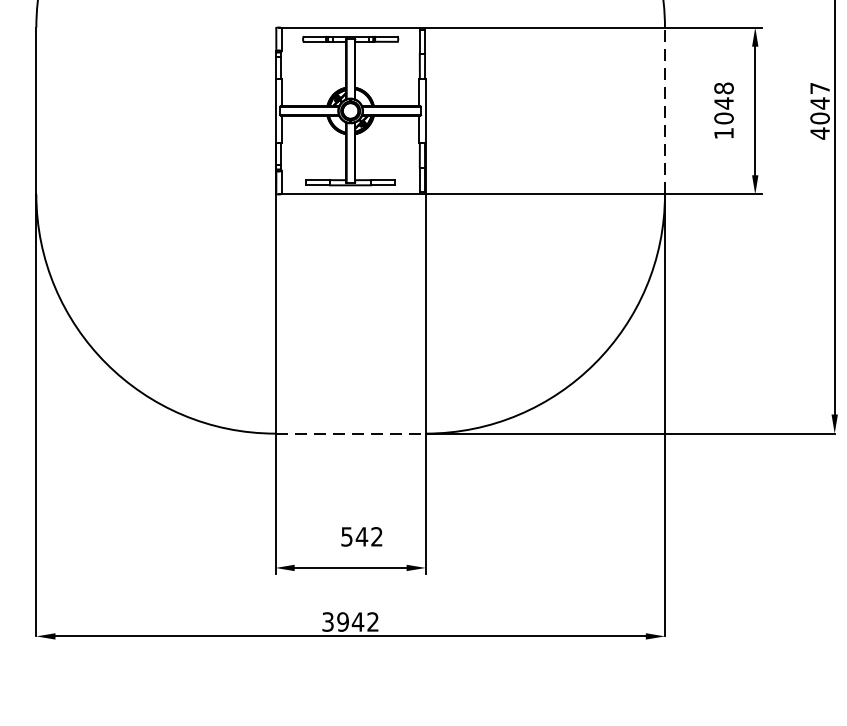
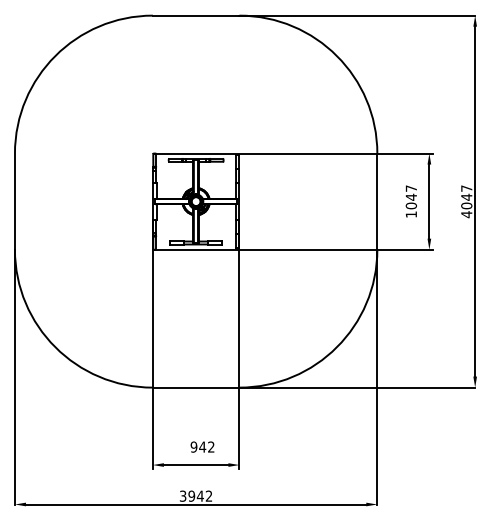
text: (724, 88) -> (411, 188), 1048 -> 1047
line: (665, 110) -> (377, 201), dashed -> solid
line: (351, 433) -> (196, 387), dashed -> solid
text: (346, 535) -> (193, 446), 542 -> 942

